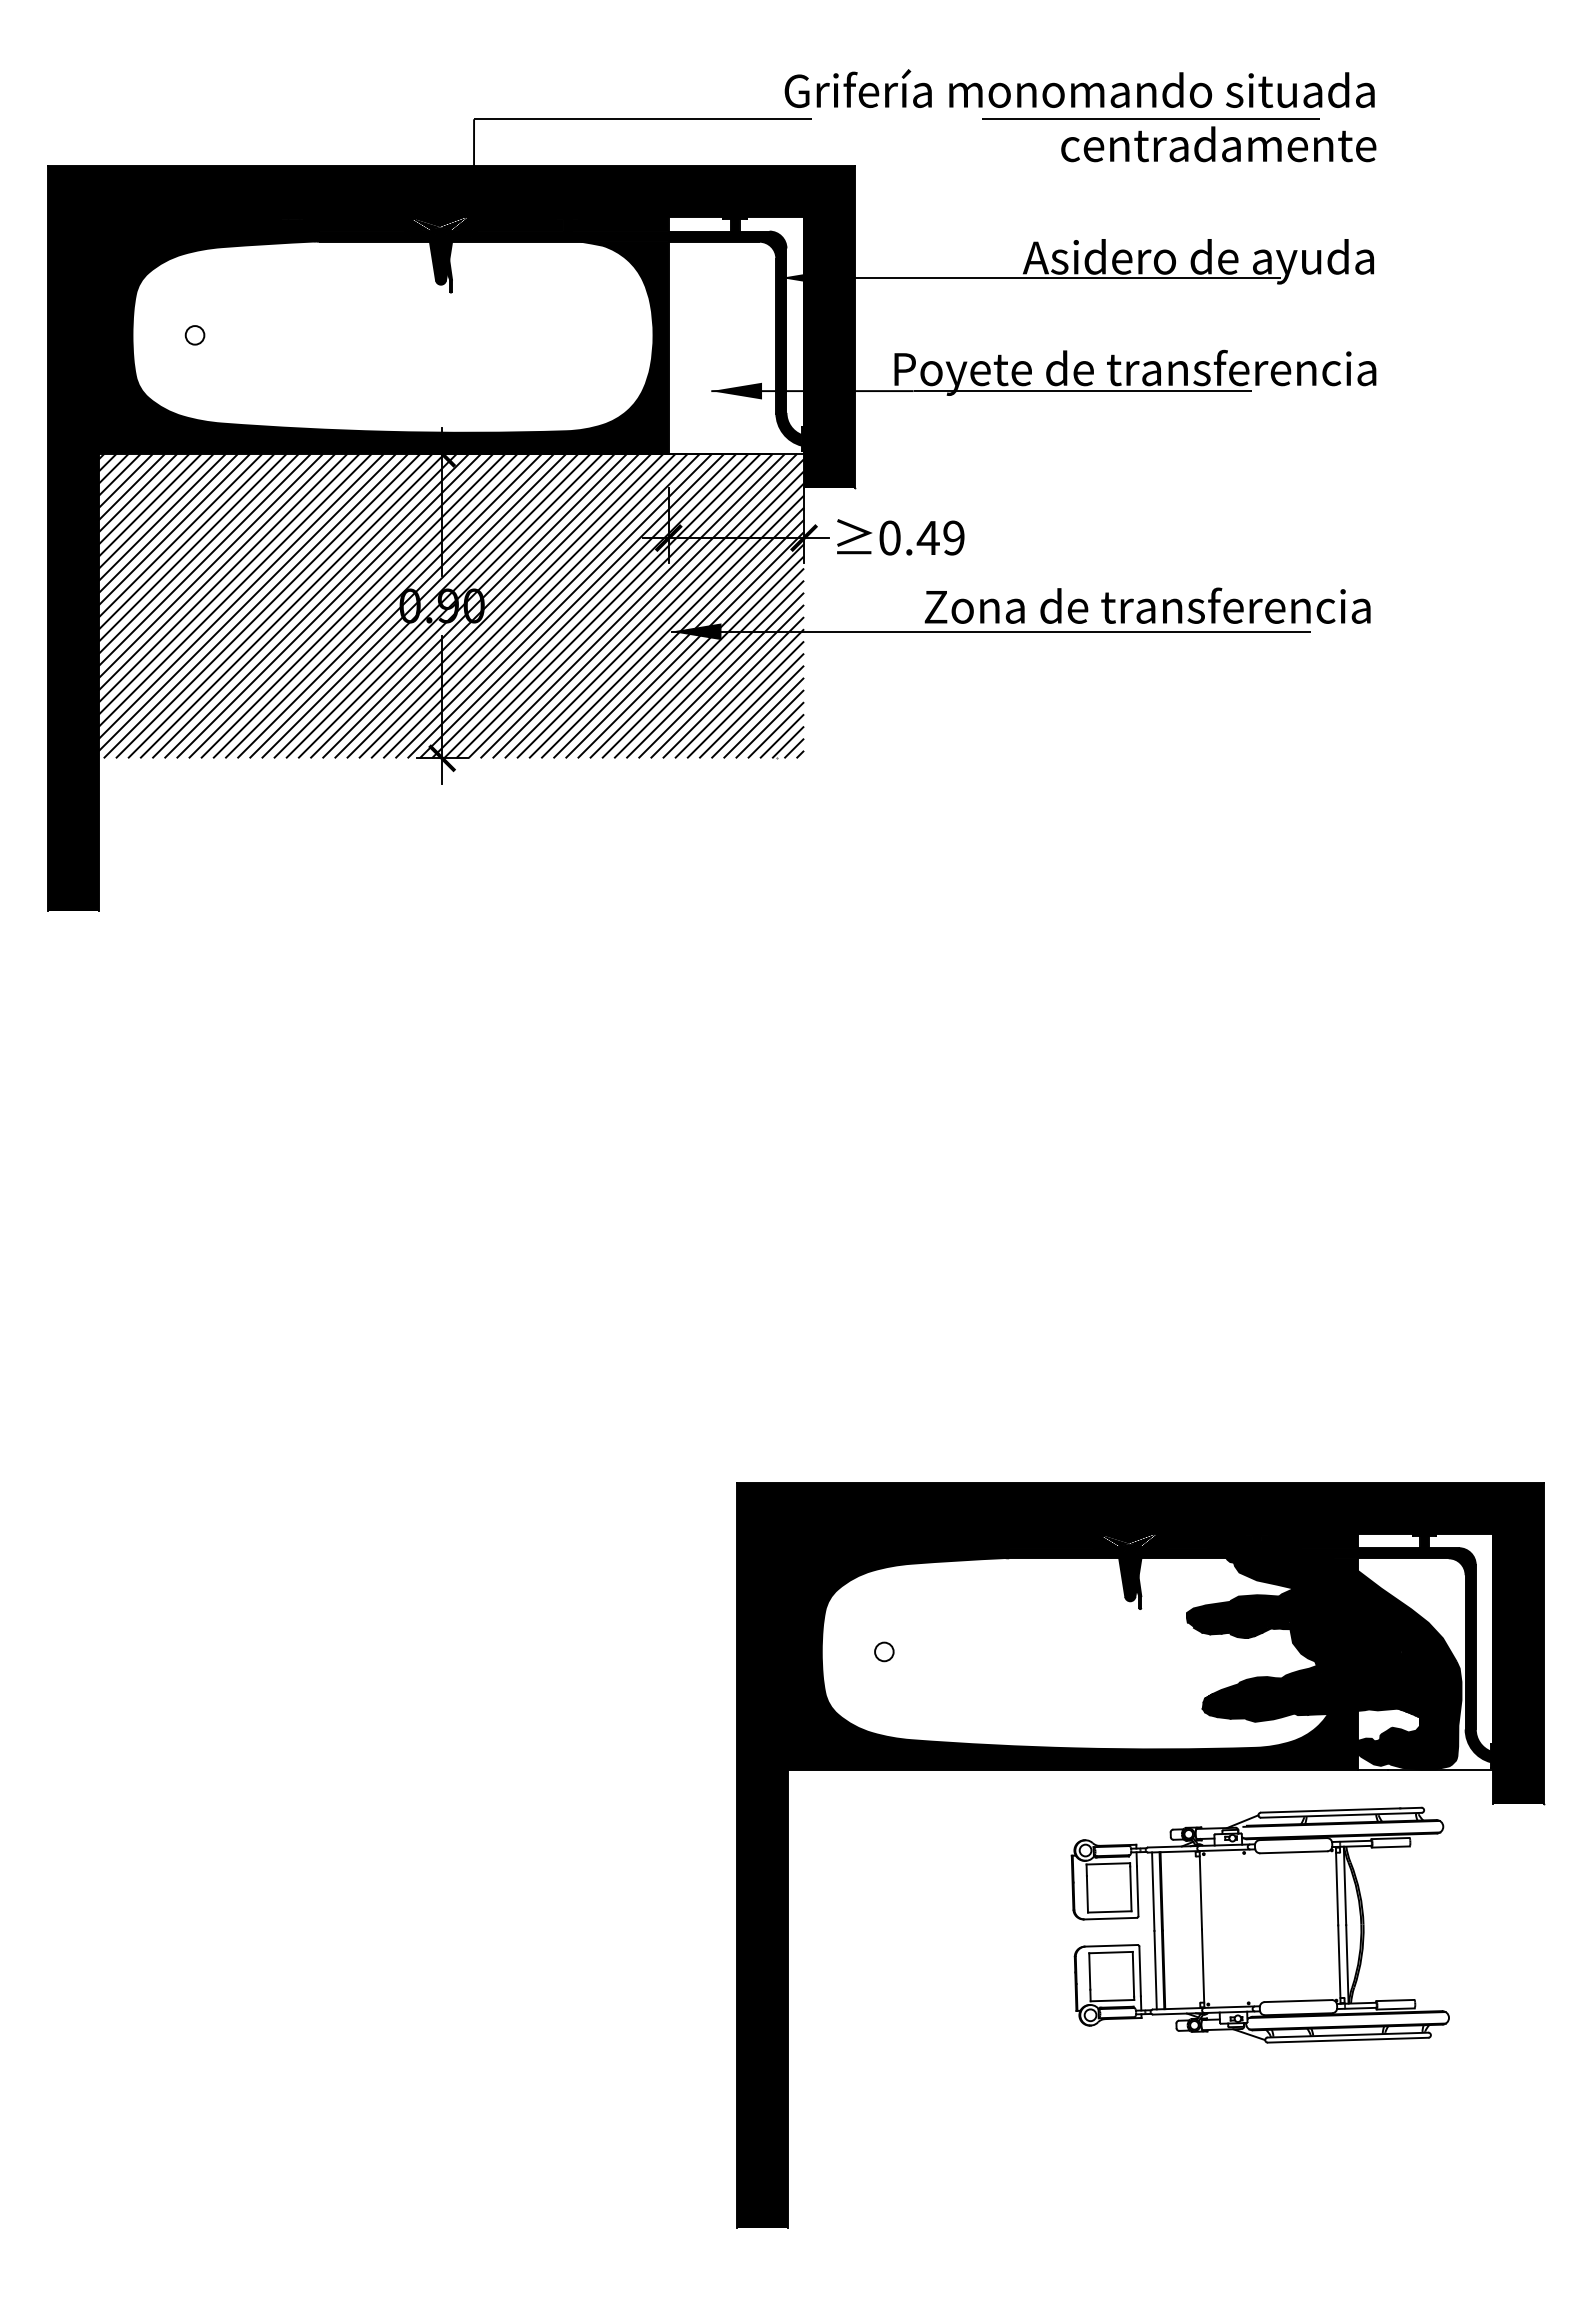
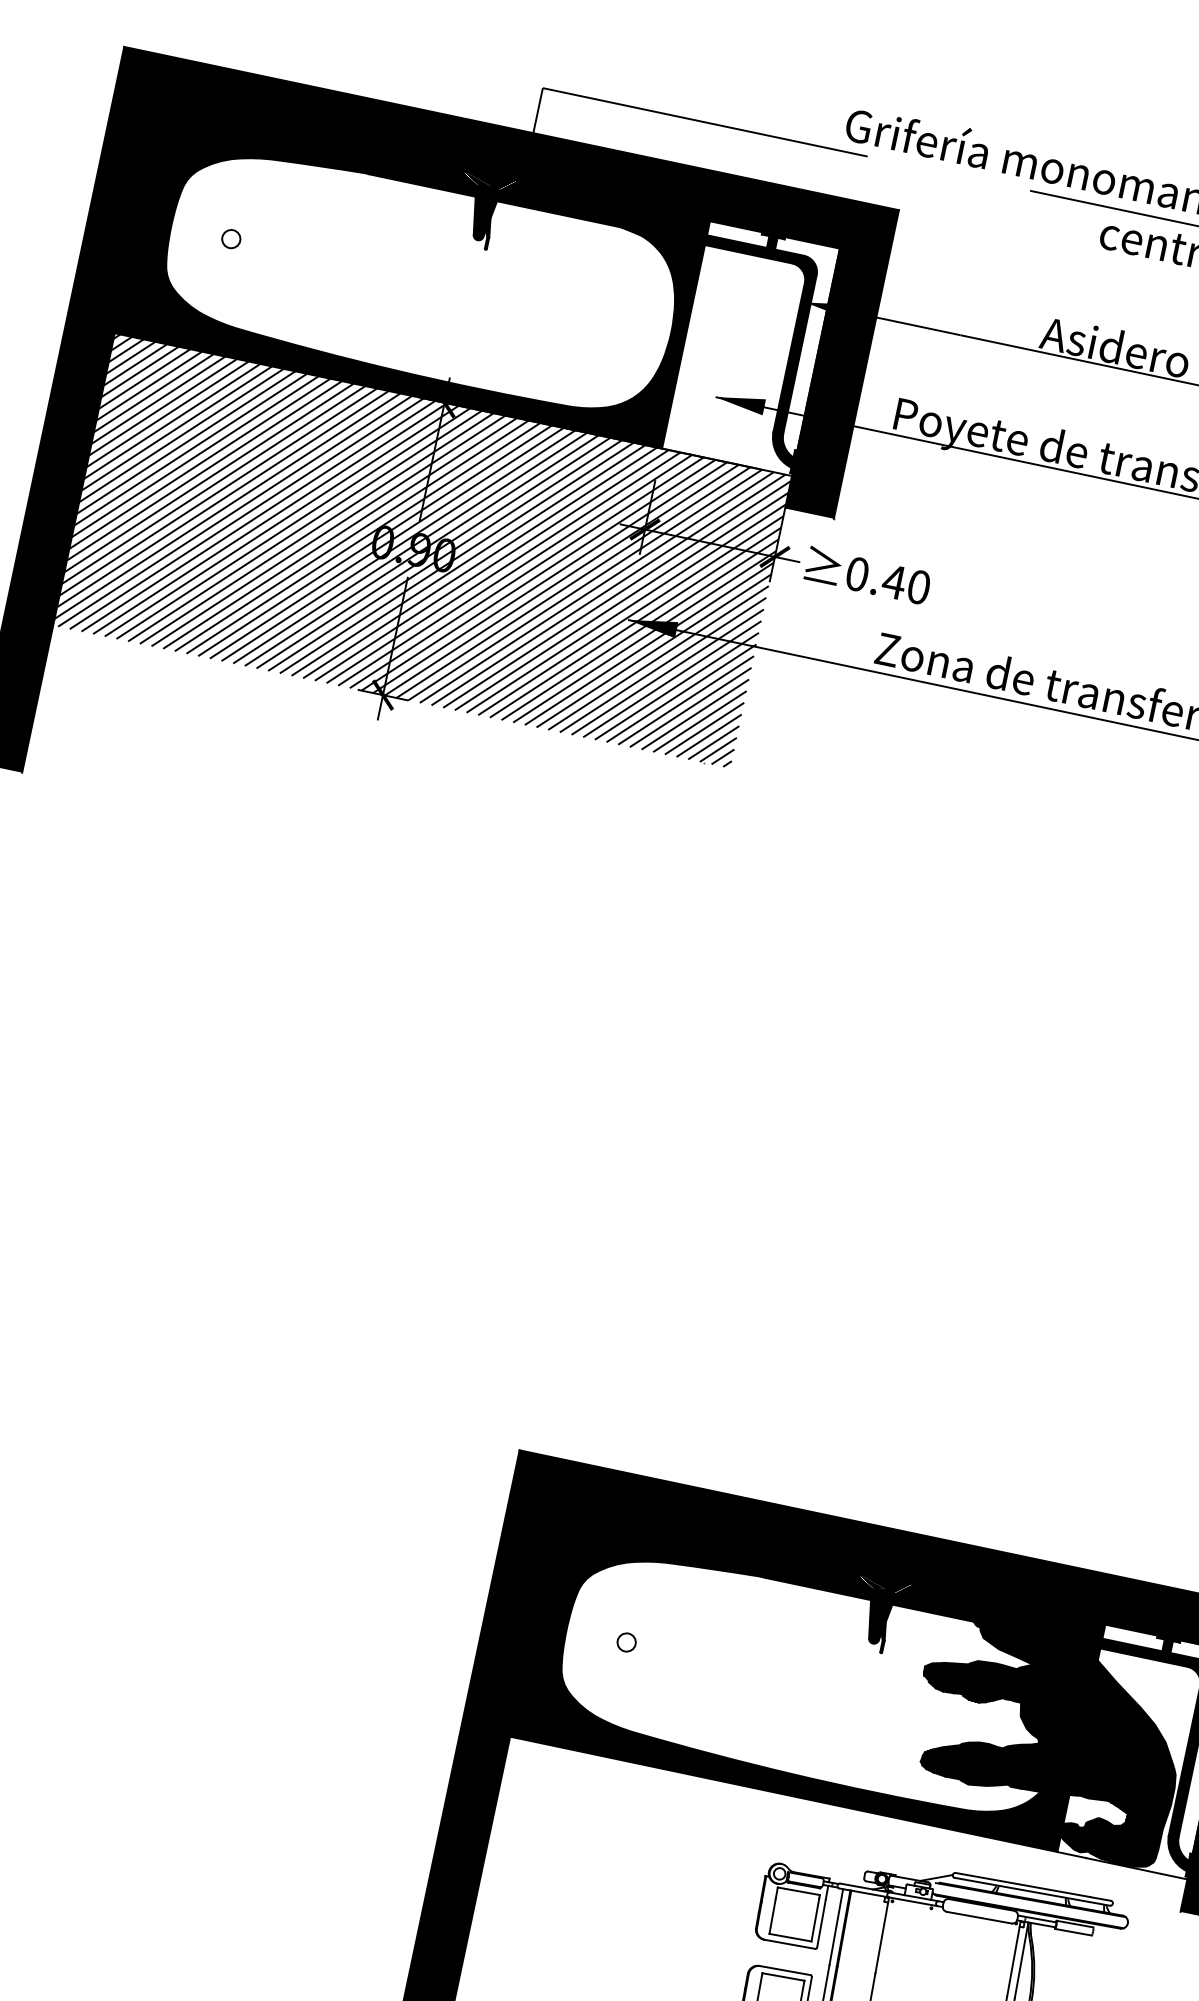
text: (953, 537) -> (918, 586), 0.49 -> 0.40

